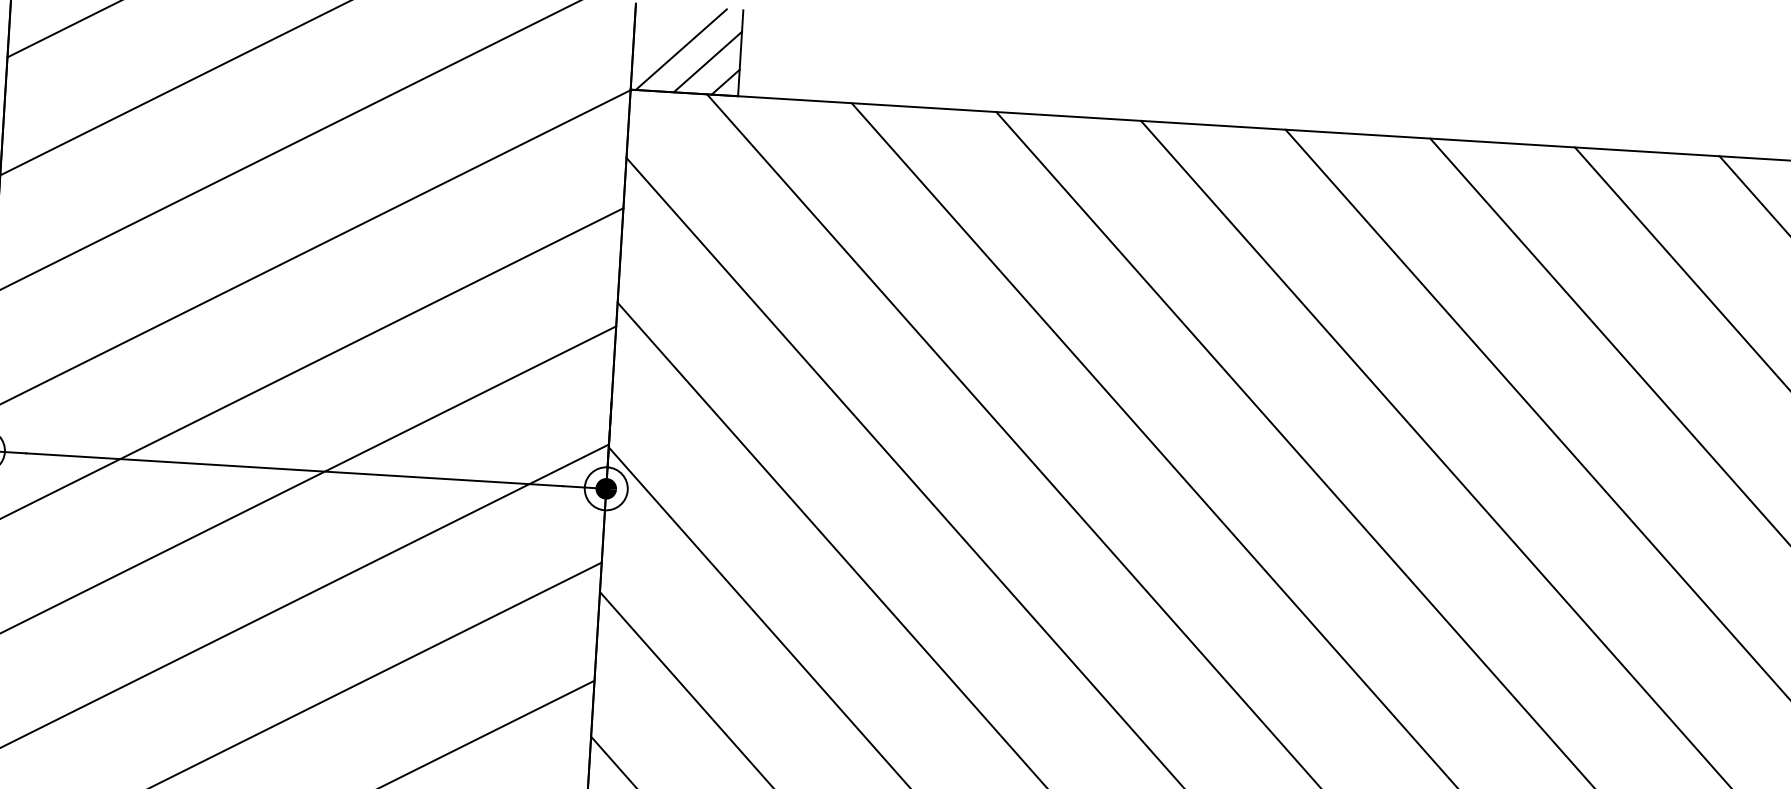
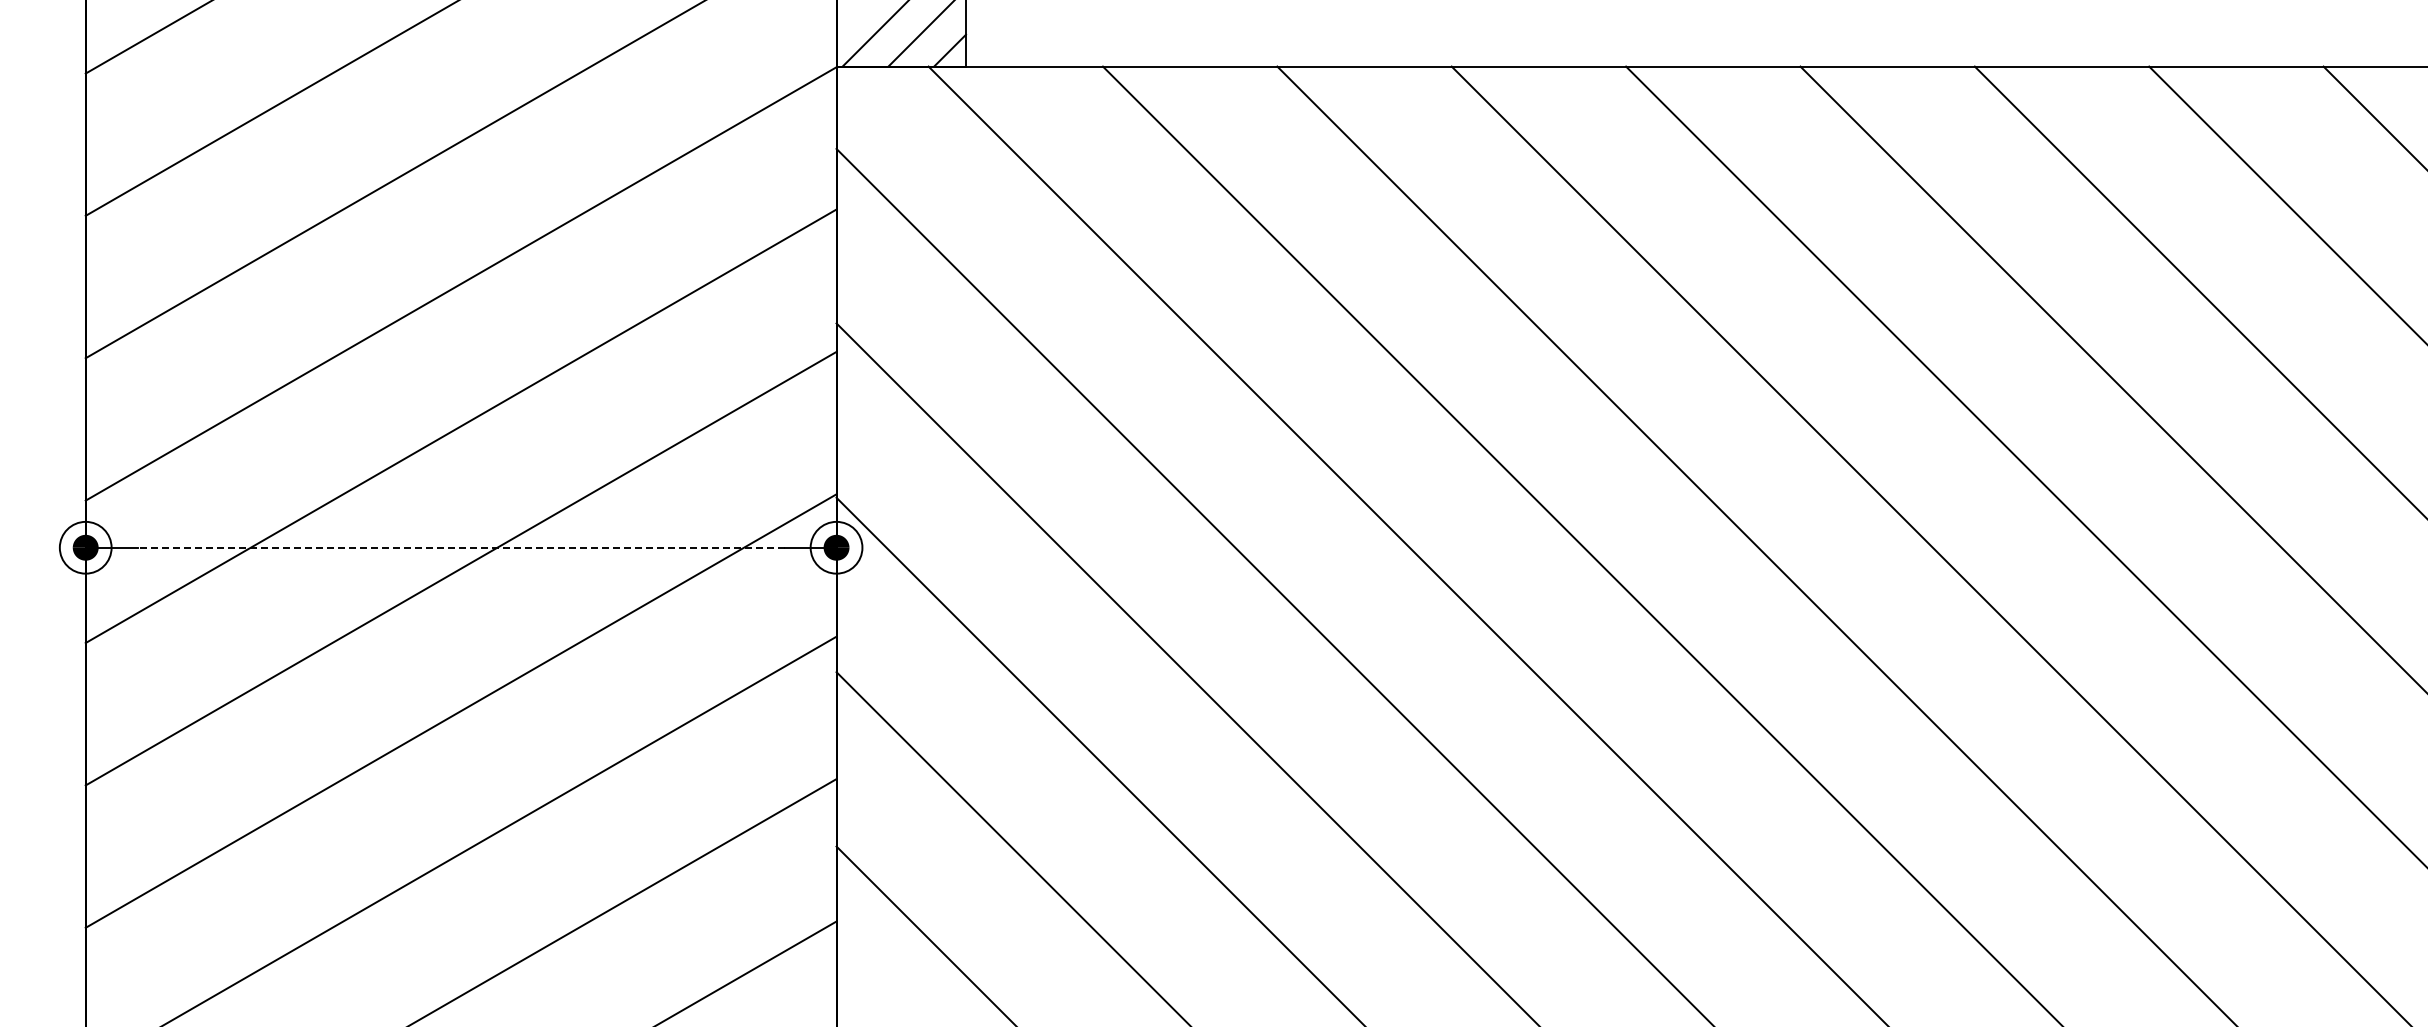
line: (295, 469) -> (461, 547), solid -> dashed

